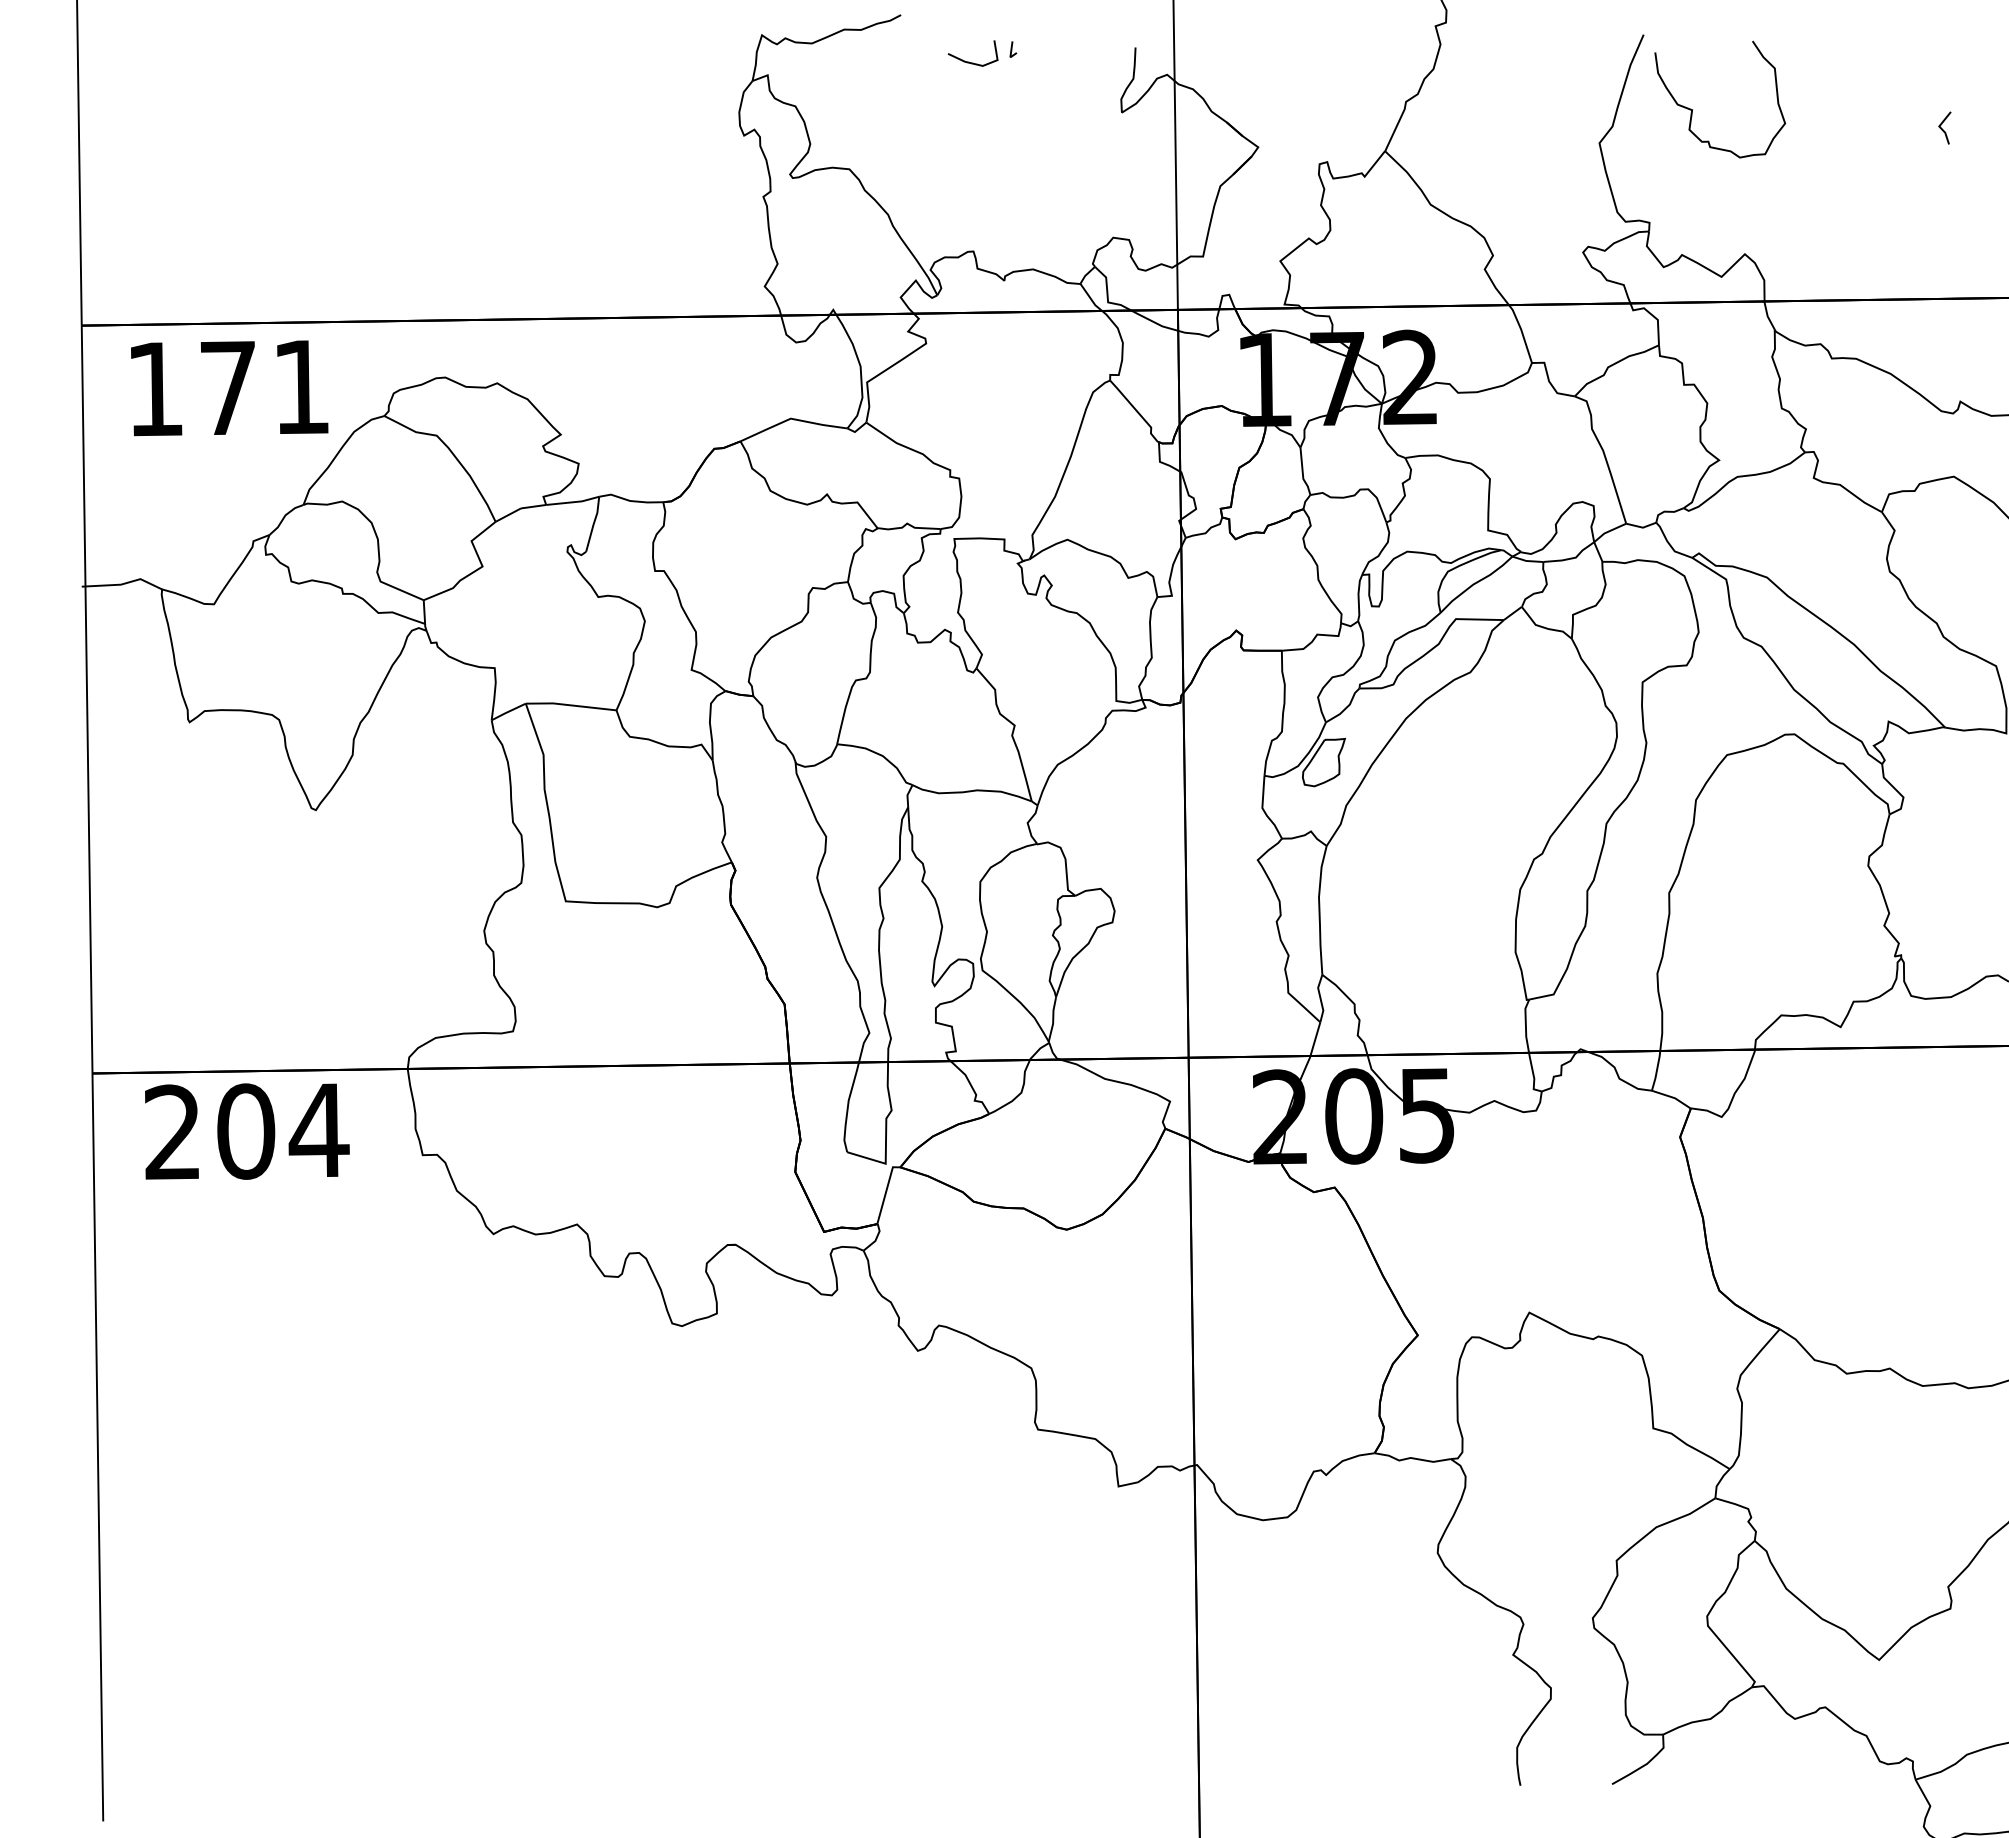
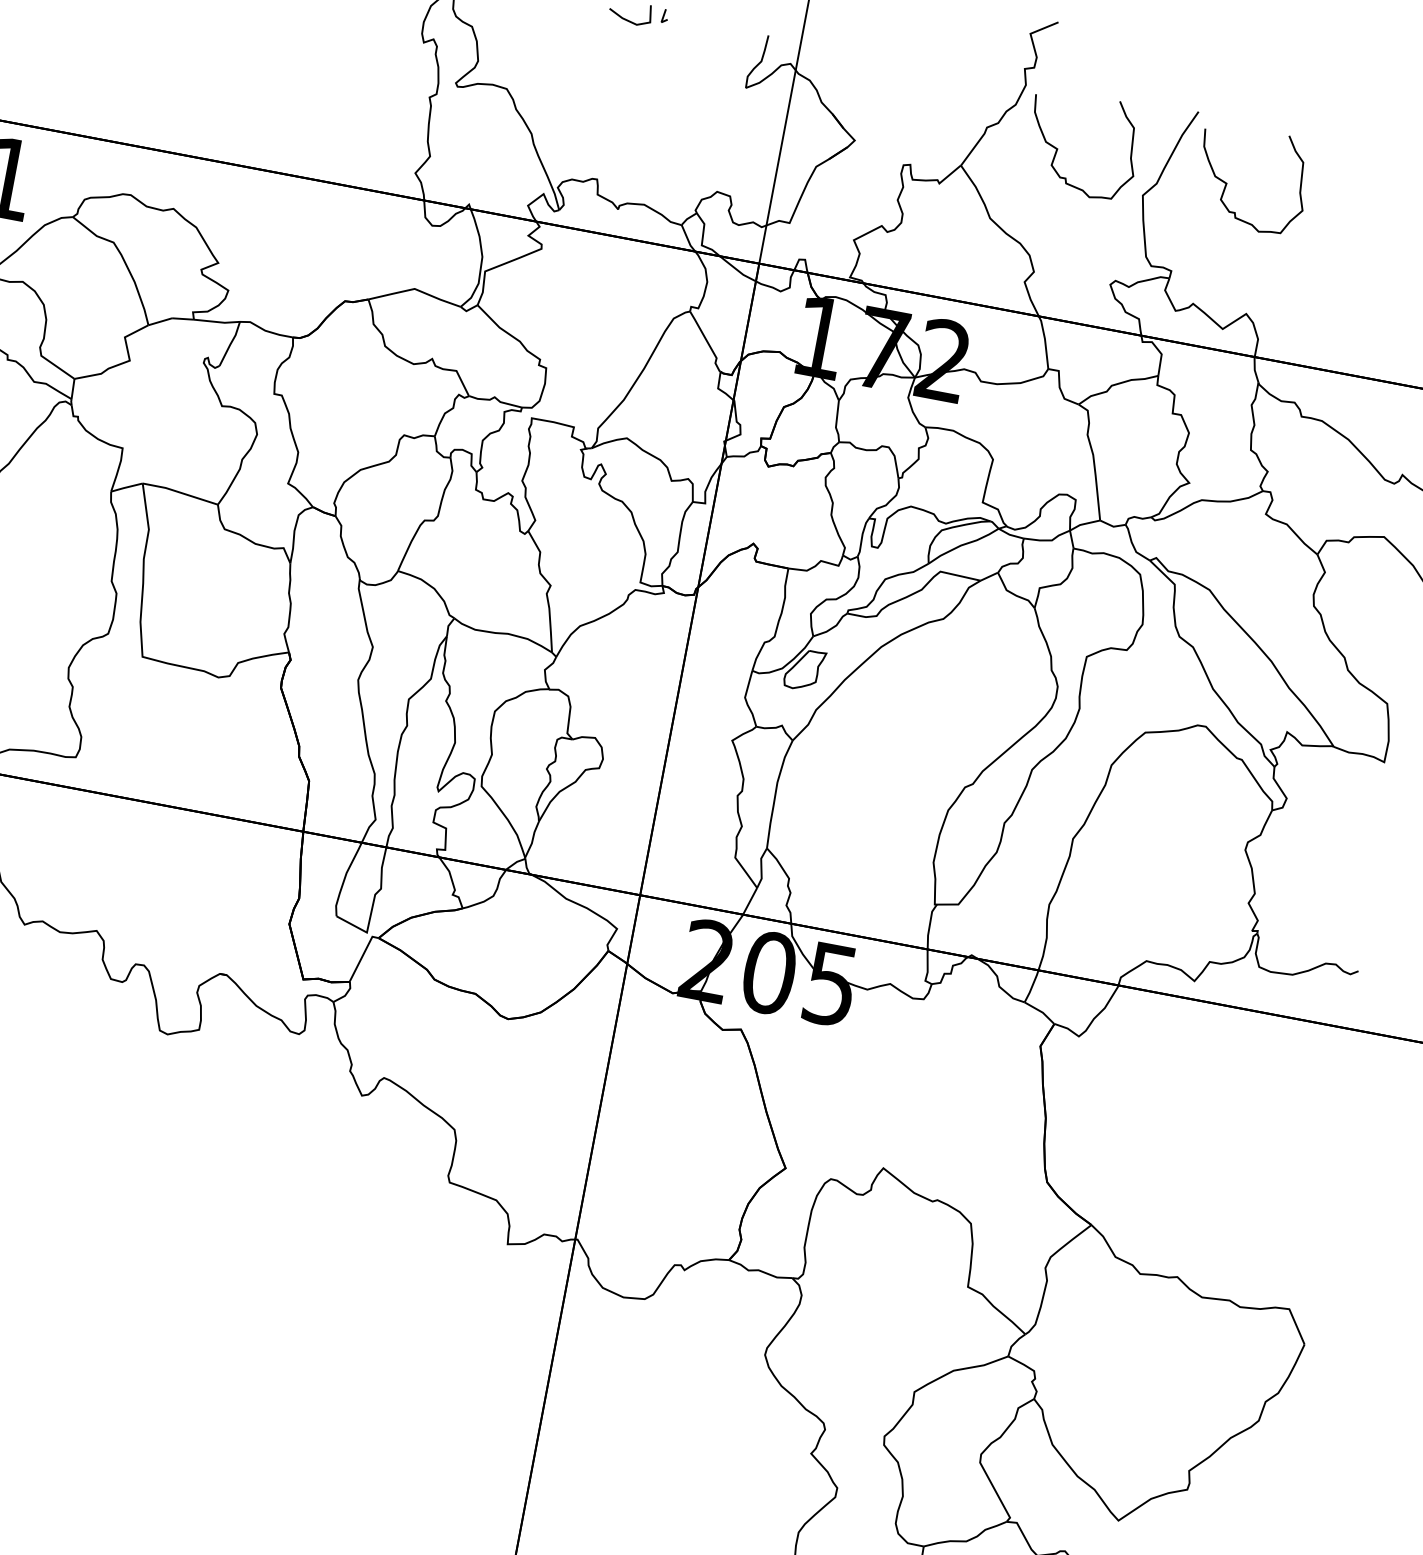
curve: (1491, 109) -> (1057, 148), added

